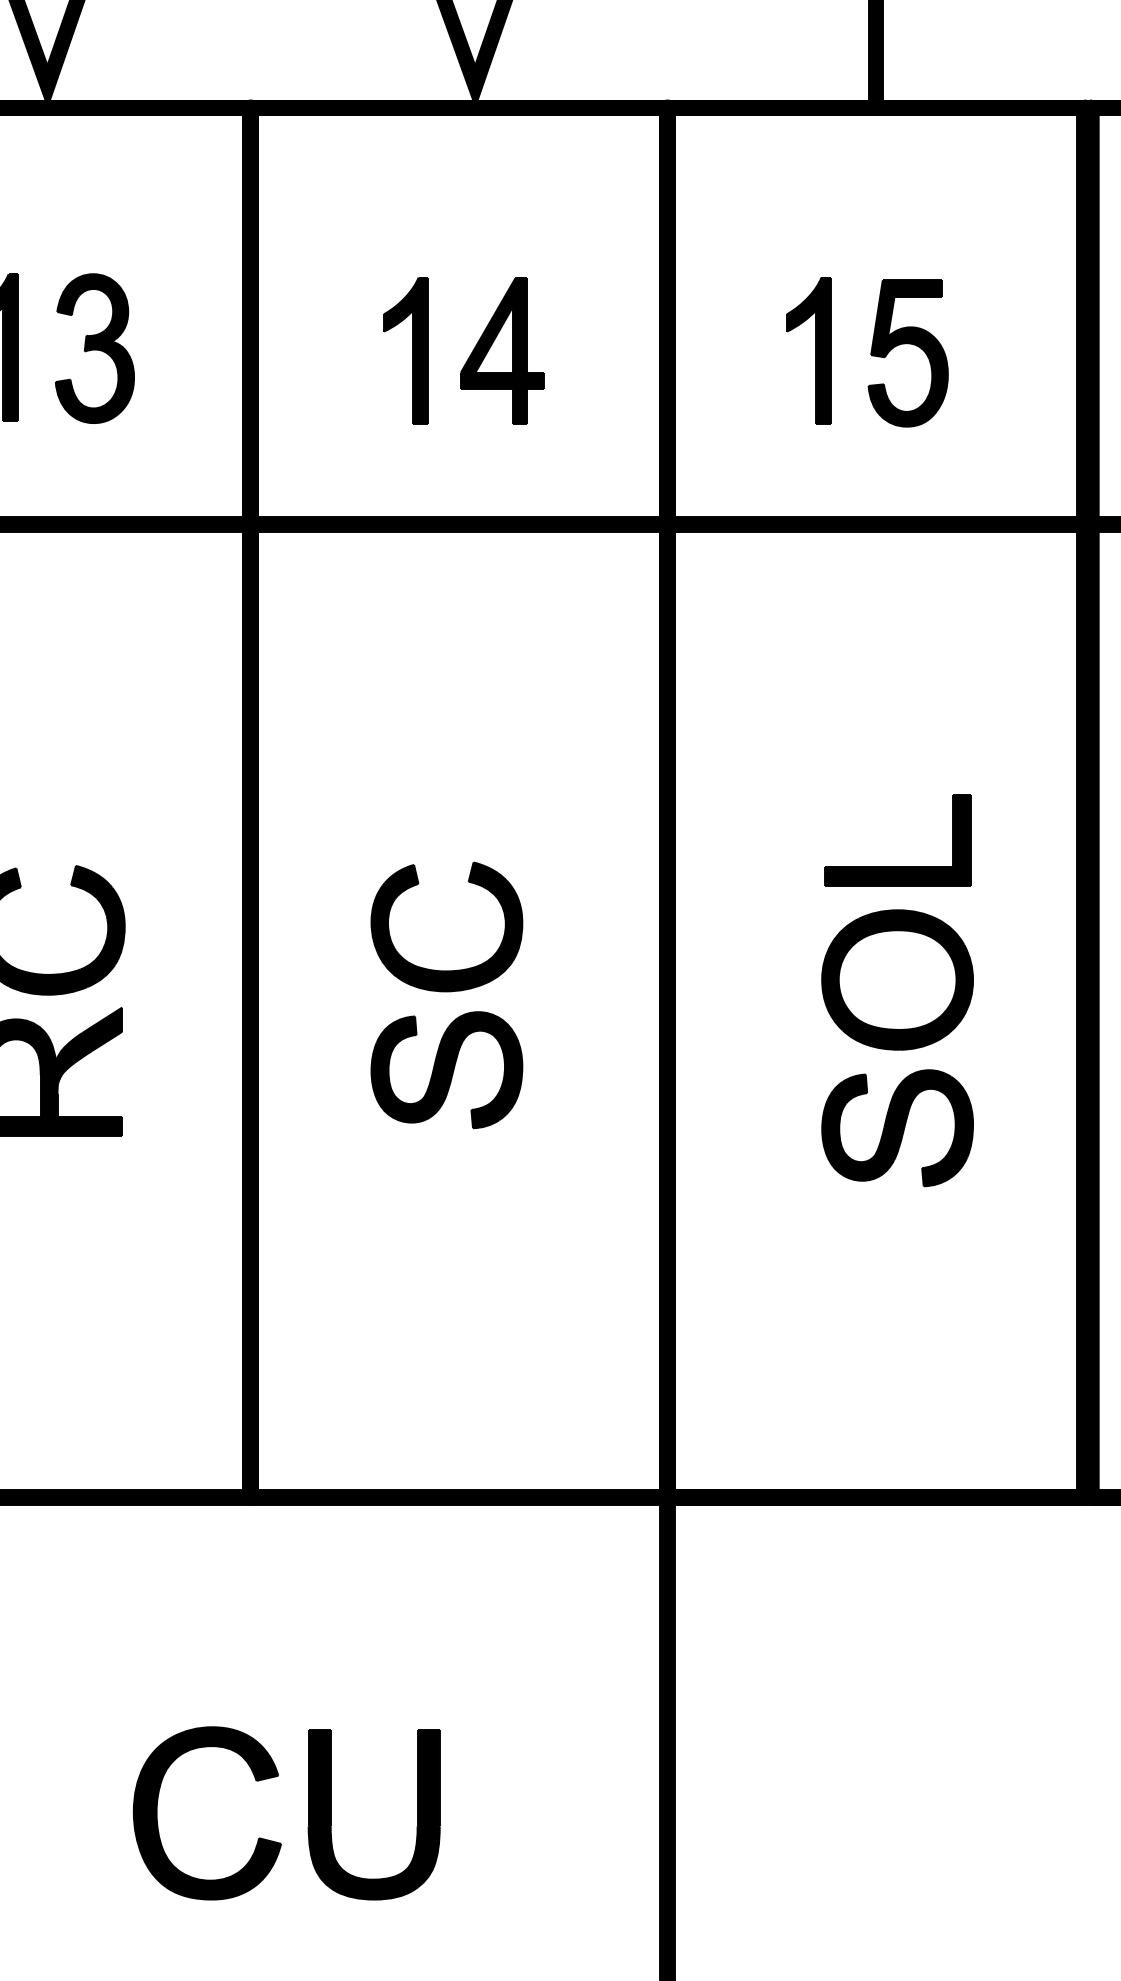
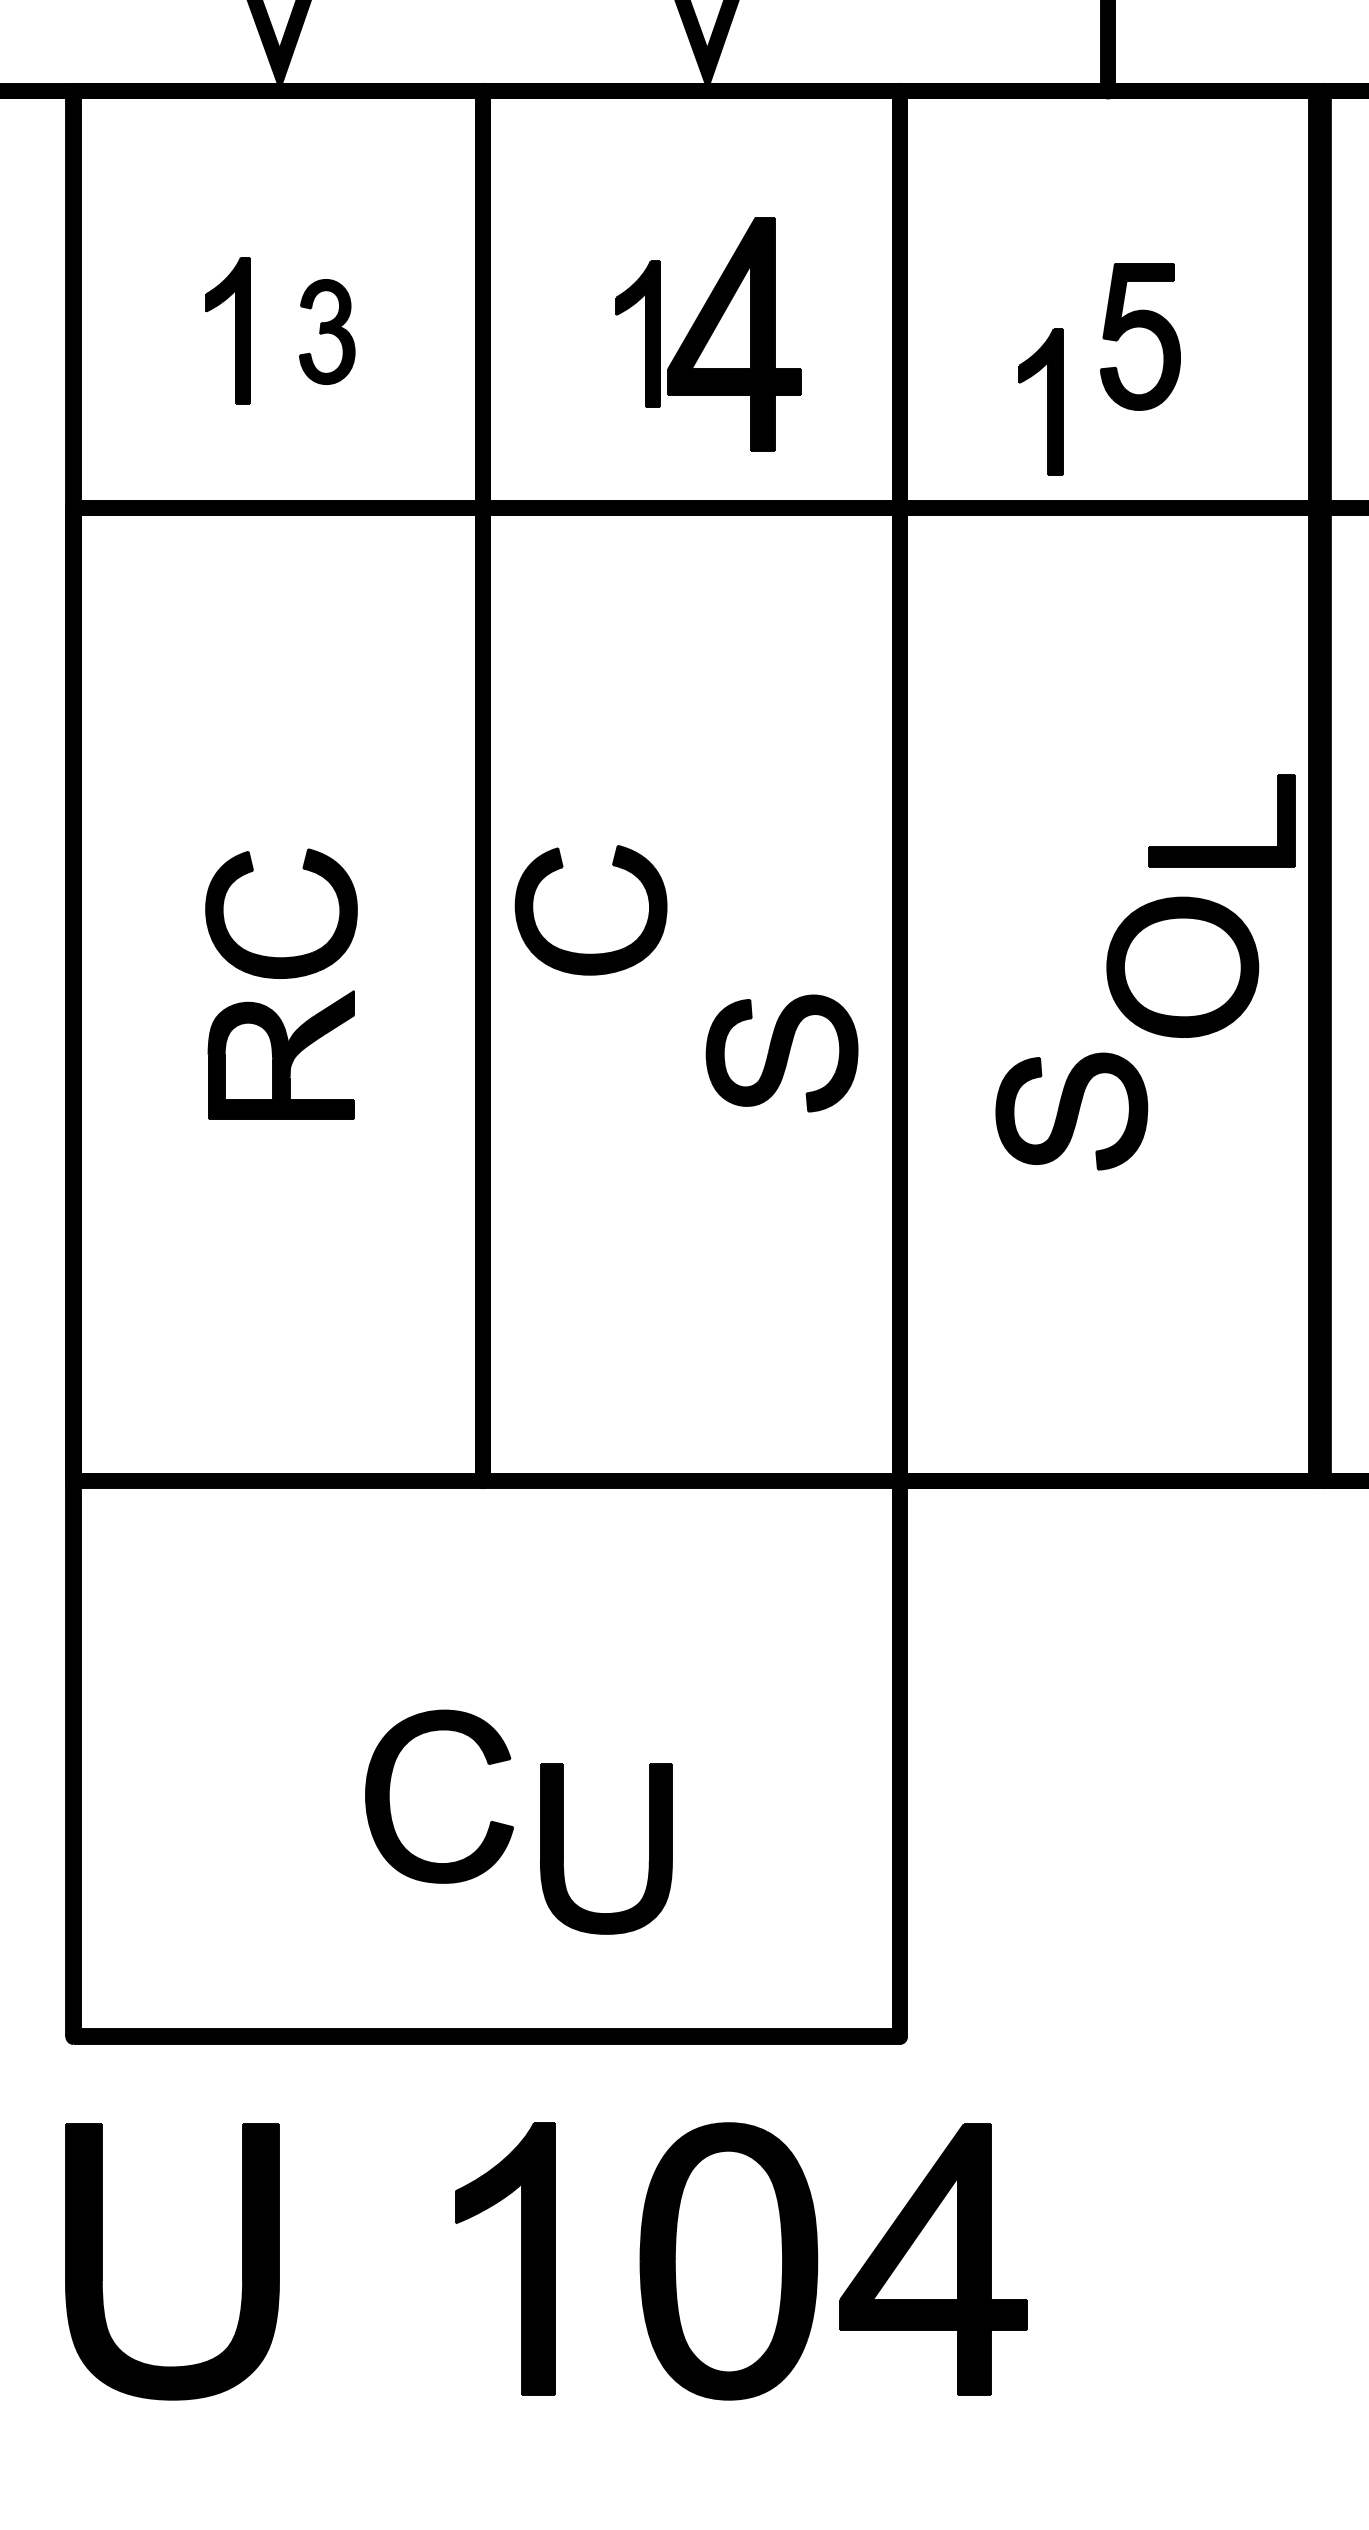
part: (95, 348) -> (327, 331), size x0.7
part: (815, 350) -> (1047, 401), moved
part: (502, 351) -> (734, 334), size x1.6
part: (897, 866) -> (1221, 846), moved
part: (446, 970) -> (590, 953), moved
part: (897, 979) -> (1182, 966), moved
part: (446, 1070) -> (781, 1053), moved
part: (897, 1128) -> (1071, 1111), moved
part: (331, 1814) -> (563, 1848), moved

